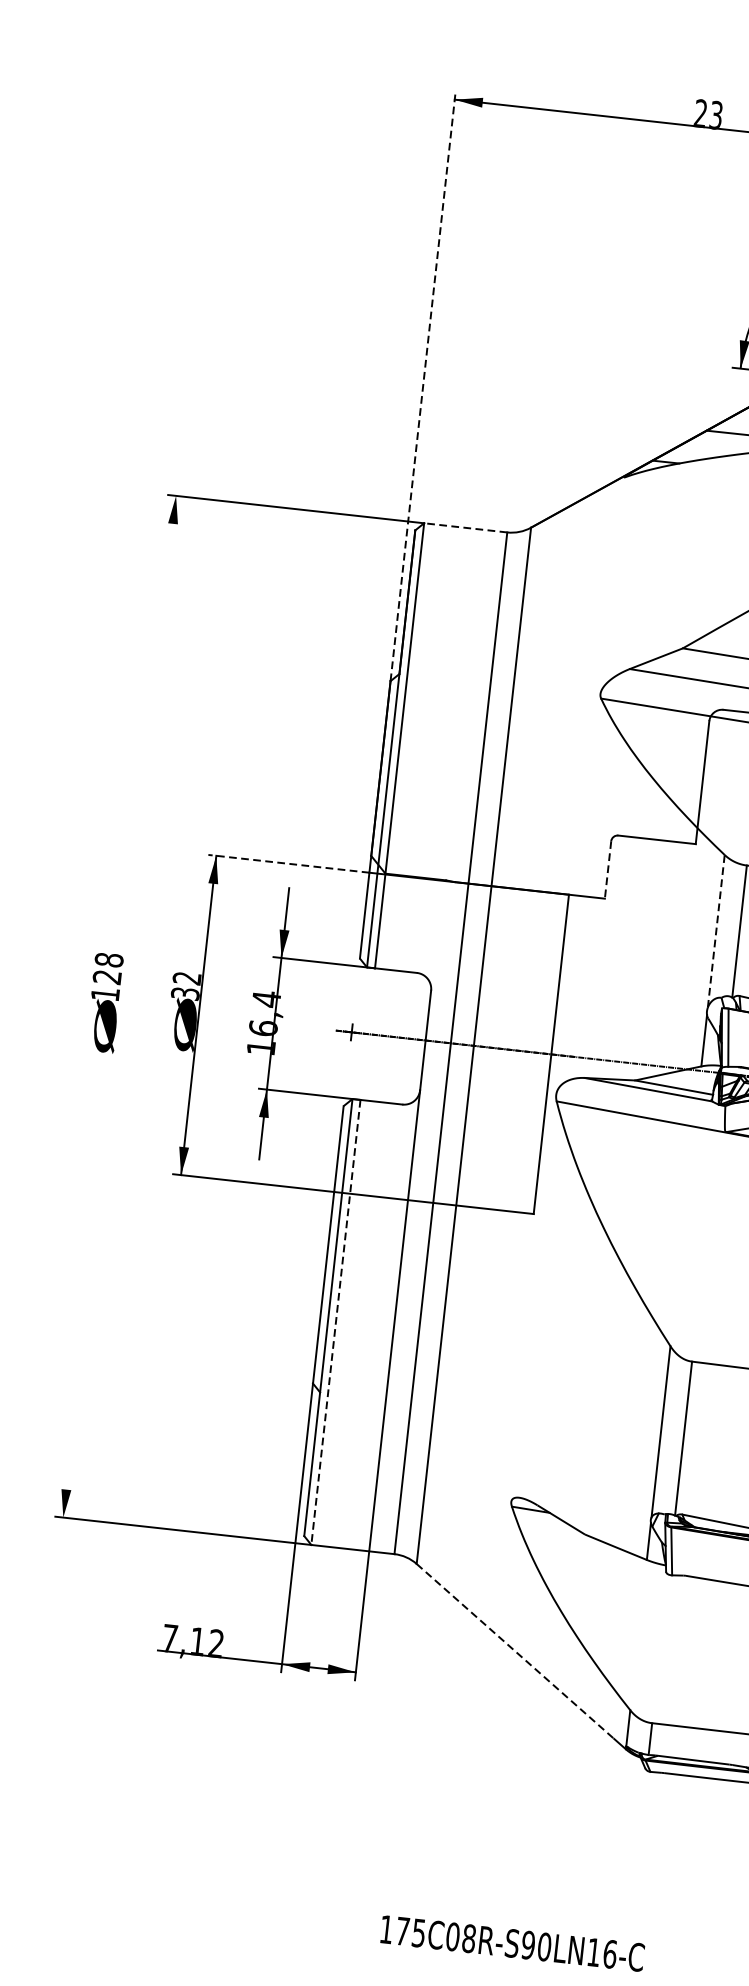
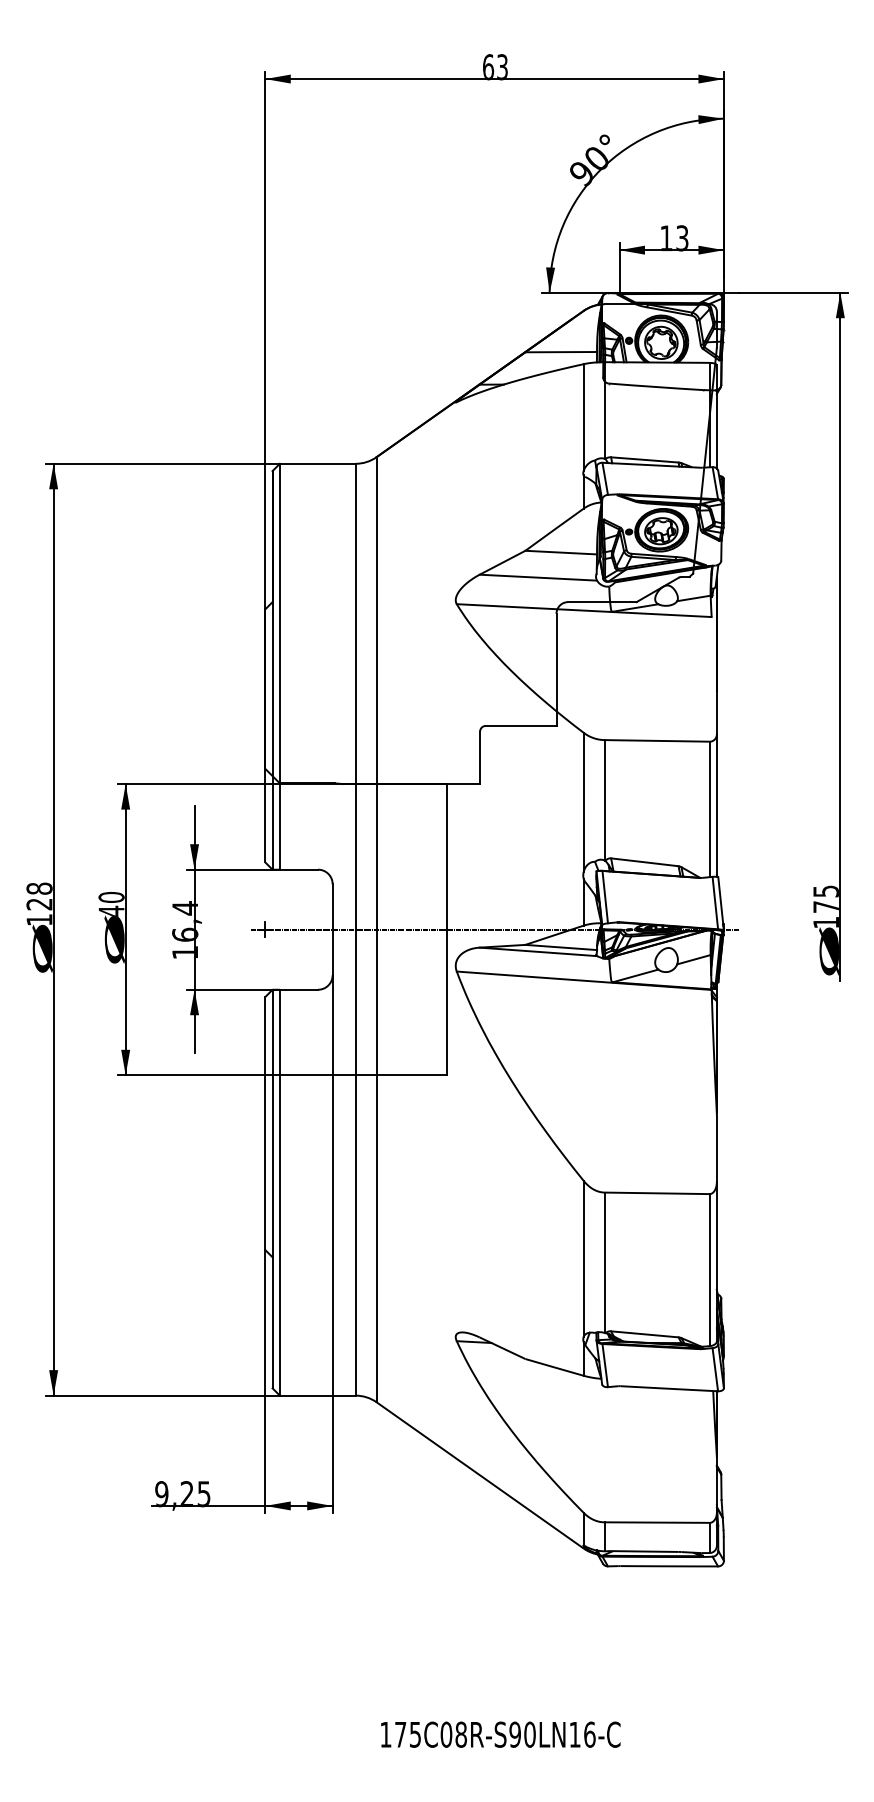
text: (700, 114) -> (488, 67), 23 -> 63
line: (423, 386) -> (265, 340), dashed -> solid
line: (465, 527) -> (317, 463), dashed -> solid
line: (288, 864) -> (191, 784), dashed -> solid
line: (608, 870) -> (480, 758), dashed -> solid
line: (716, 931) -> (583, 802), dashed -> solid
text: (186, 986) -> (111, 904), 32 -> 40
line: (119, 1006) -> (53, 929), added
line: (335, 1322) -> (279, 1192), dashed -> solid
text: (192, 1641) -> (182, 1494), 7,12 -> 9,25
line: (515, 1651) -> (474, 1471), dashed -> solid

